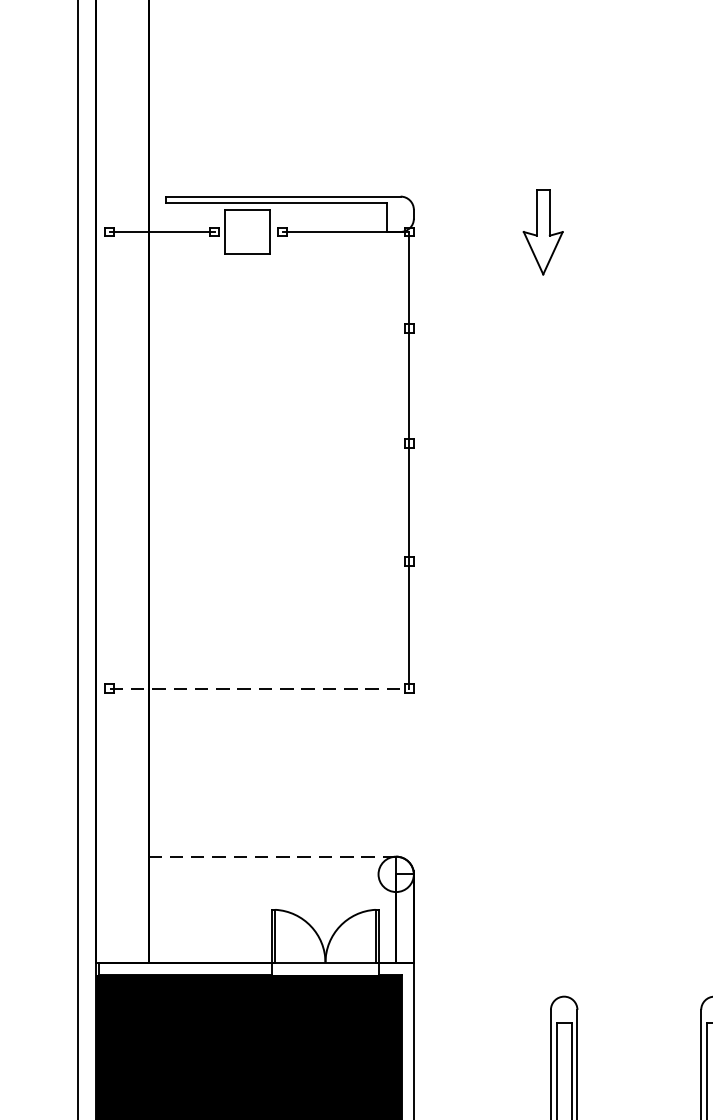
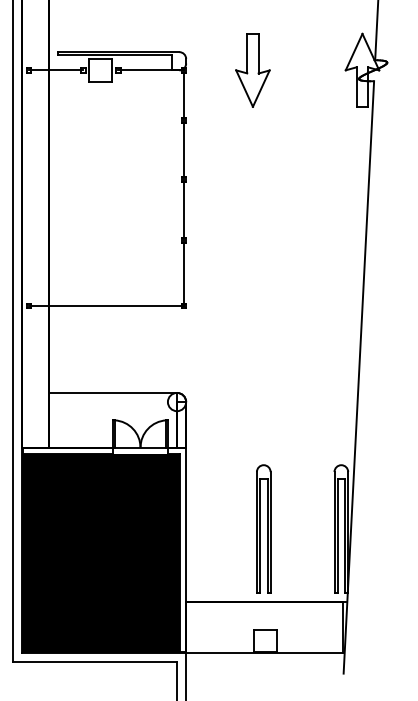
part: (542, 232) -> (252, 70), size x1.67
line: (259, 689) -> (106, 306), dashed -> solid
line: (273, 855) -> (113, 392), dashed -> solid

